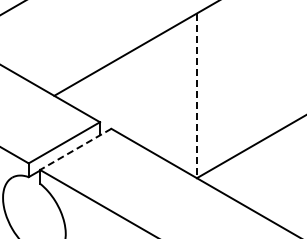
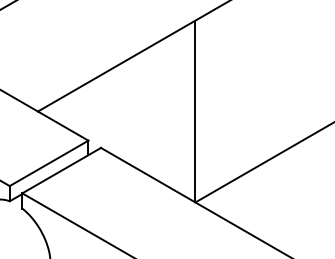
line: (196, 96) -> (194, 112), dashed -> solid
line: (75, 149) -> (61, 170), dashed -> solid

